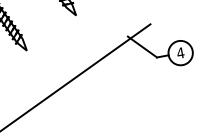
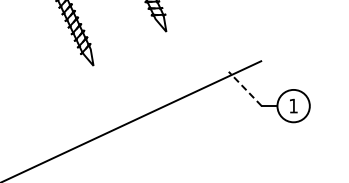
line: (142, 46) -> (245, 88), solid -> dashed
text: (180, 52) -> (293, 105), 4 -> 1

